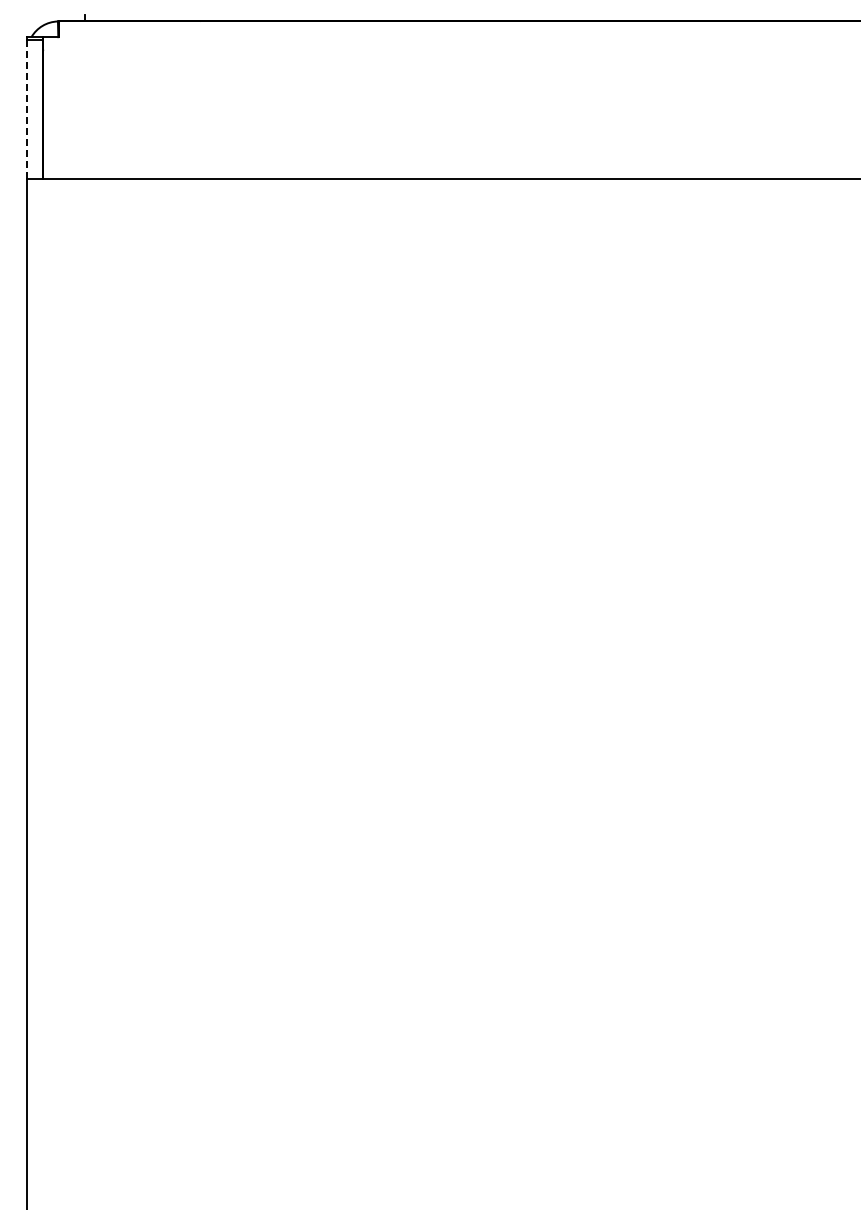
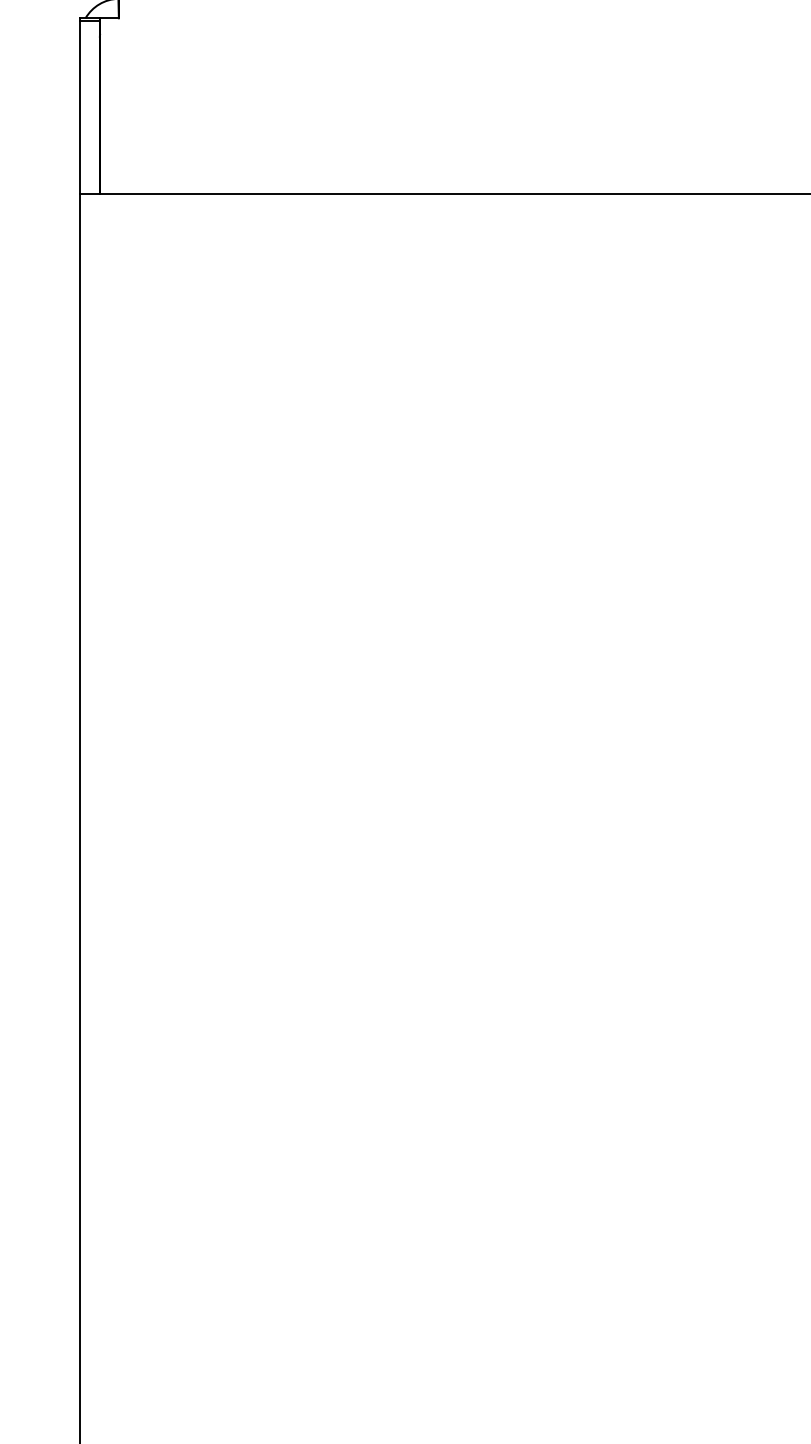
line: (27, 108) -> (80, 106), dashed -> solid

